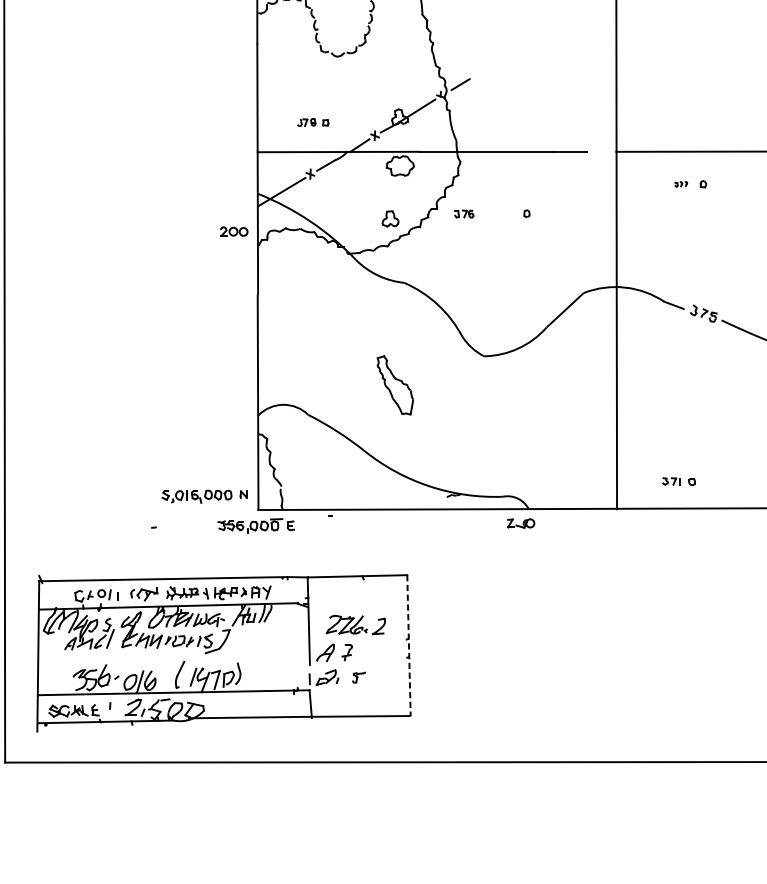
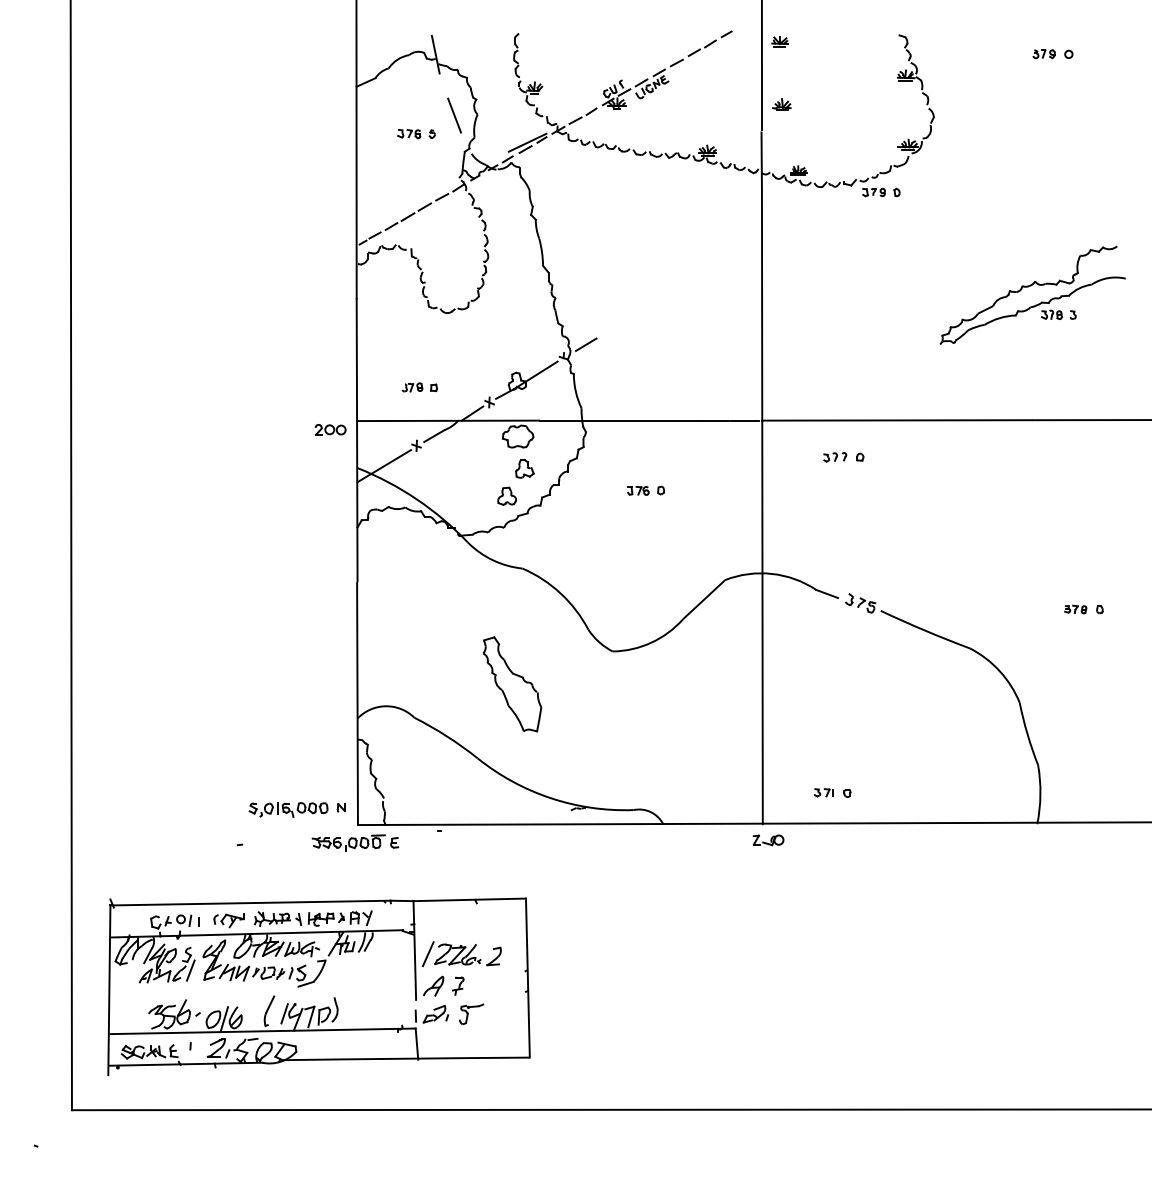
line: (600, 151) -> (744, 420), added
part: (681, 184) -> (835, 457), size x1.67
part: (405, 194) -> (524, 468), added
part: (464, 213) -> (638, 490), moved
part: (234, 231) -> (330, 429), moved
part: (395, 385) -> (512, 684), size x1.43
part: (521, 523) -> (768, 840), moved
line: (320, 624) -> (427, 954), added
line: (408, 645) -> (527, 978), dashed -> solid
part: (359, 677) -> (471, 1014), size x1.67

